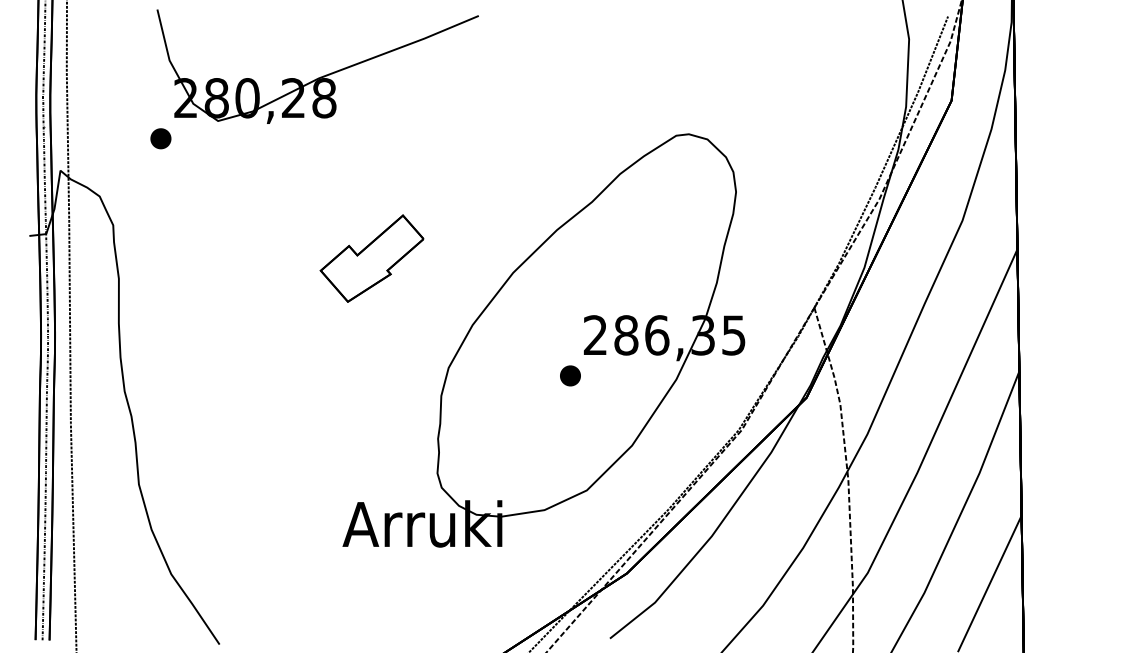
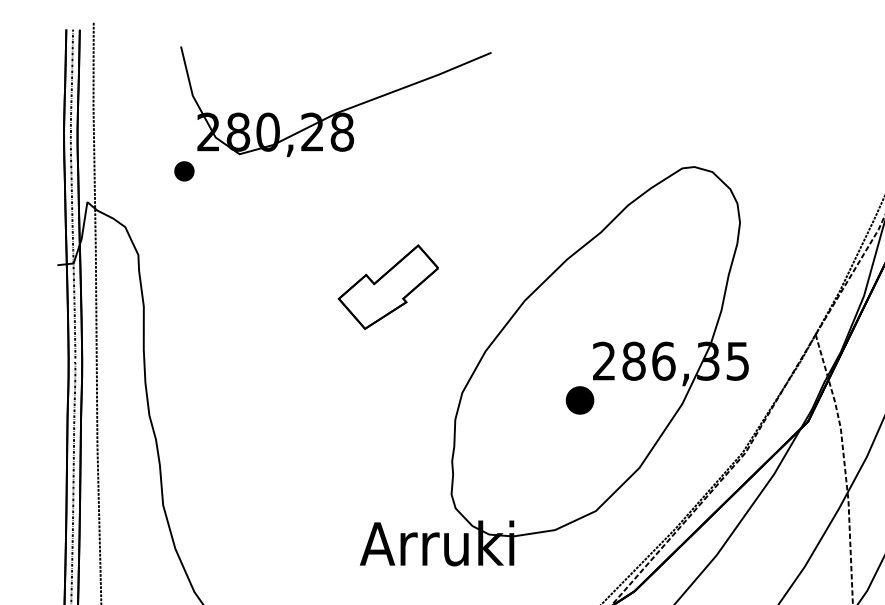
part: (570, 375) -> (580, 400), size x1.4

